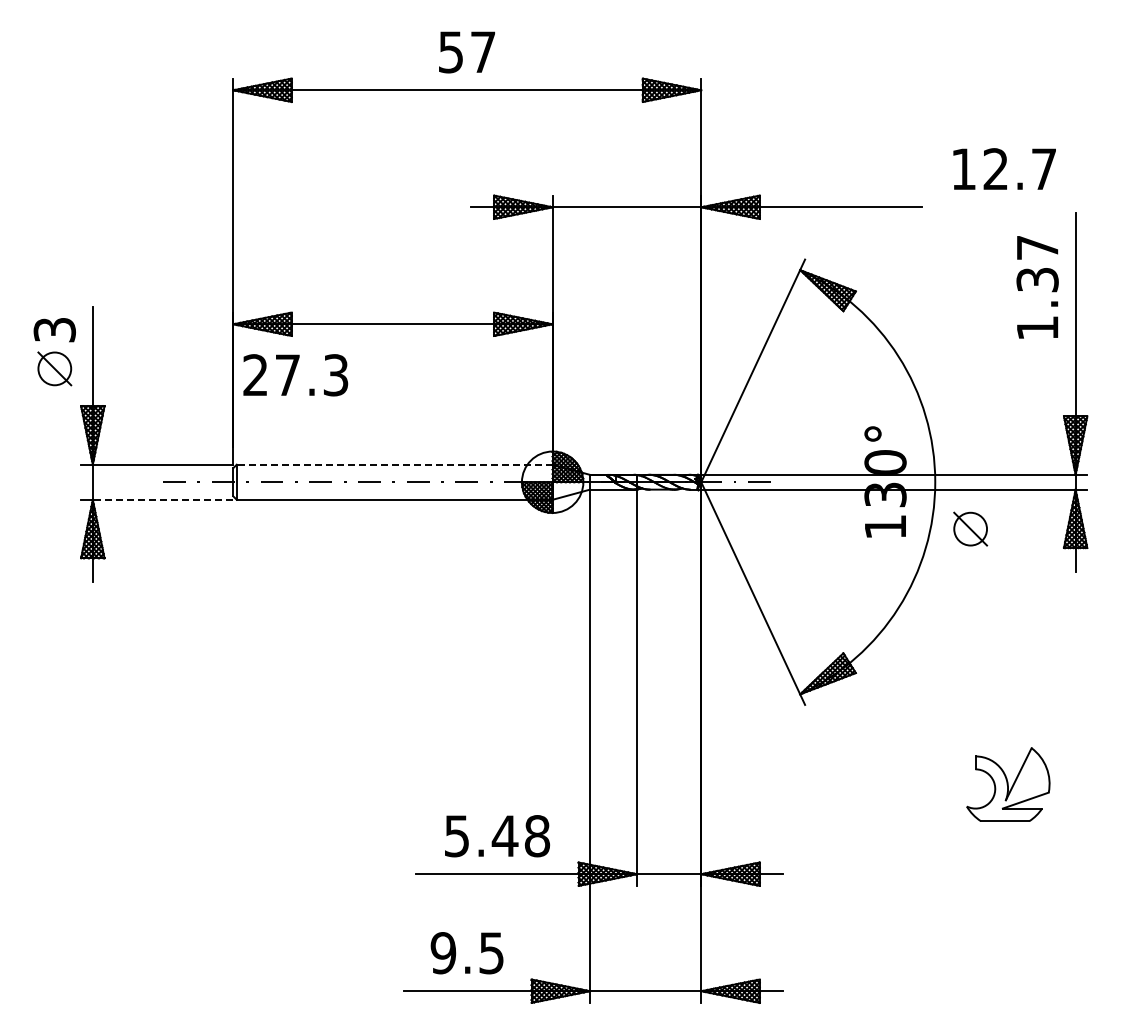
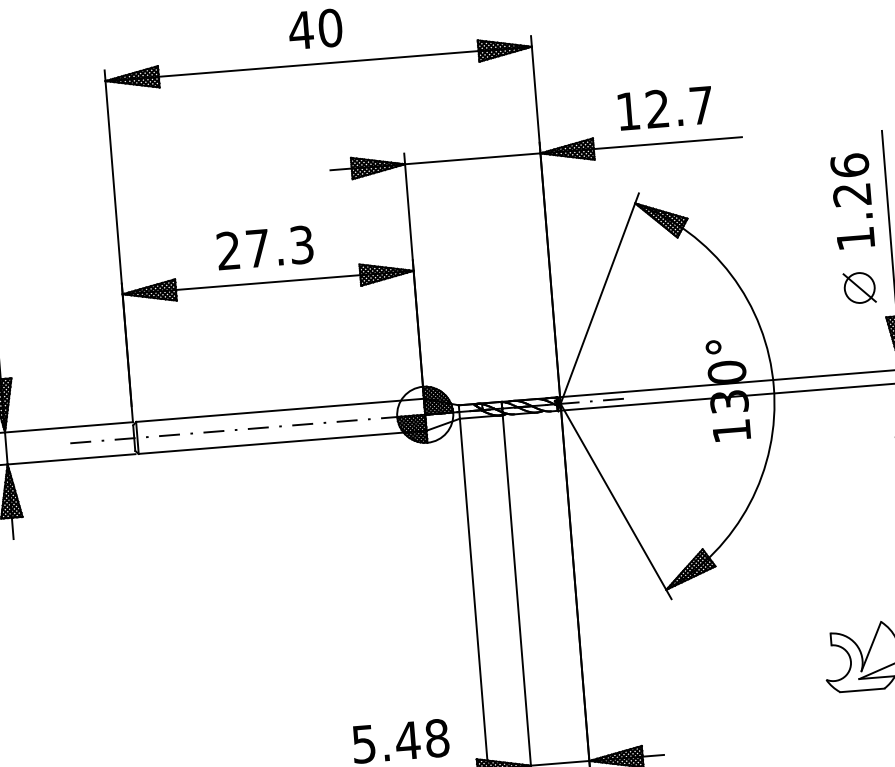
text: (466, 52) -> (315, 29), 57 -> 40
text: (1004, 168) -> (665, 107), moved
text: (1037, 263) -> (850, 179), 1.37 -> 1.26
text: (295, 375) -> (264, 248), moved
line: (394, 464) -> (279, 410), dashed -> solid
line: (162, 499) -> (71, 459), dashed -> solid
part: (970, 528) -> (859, 287), moved

